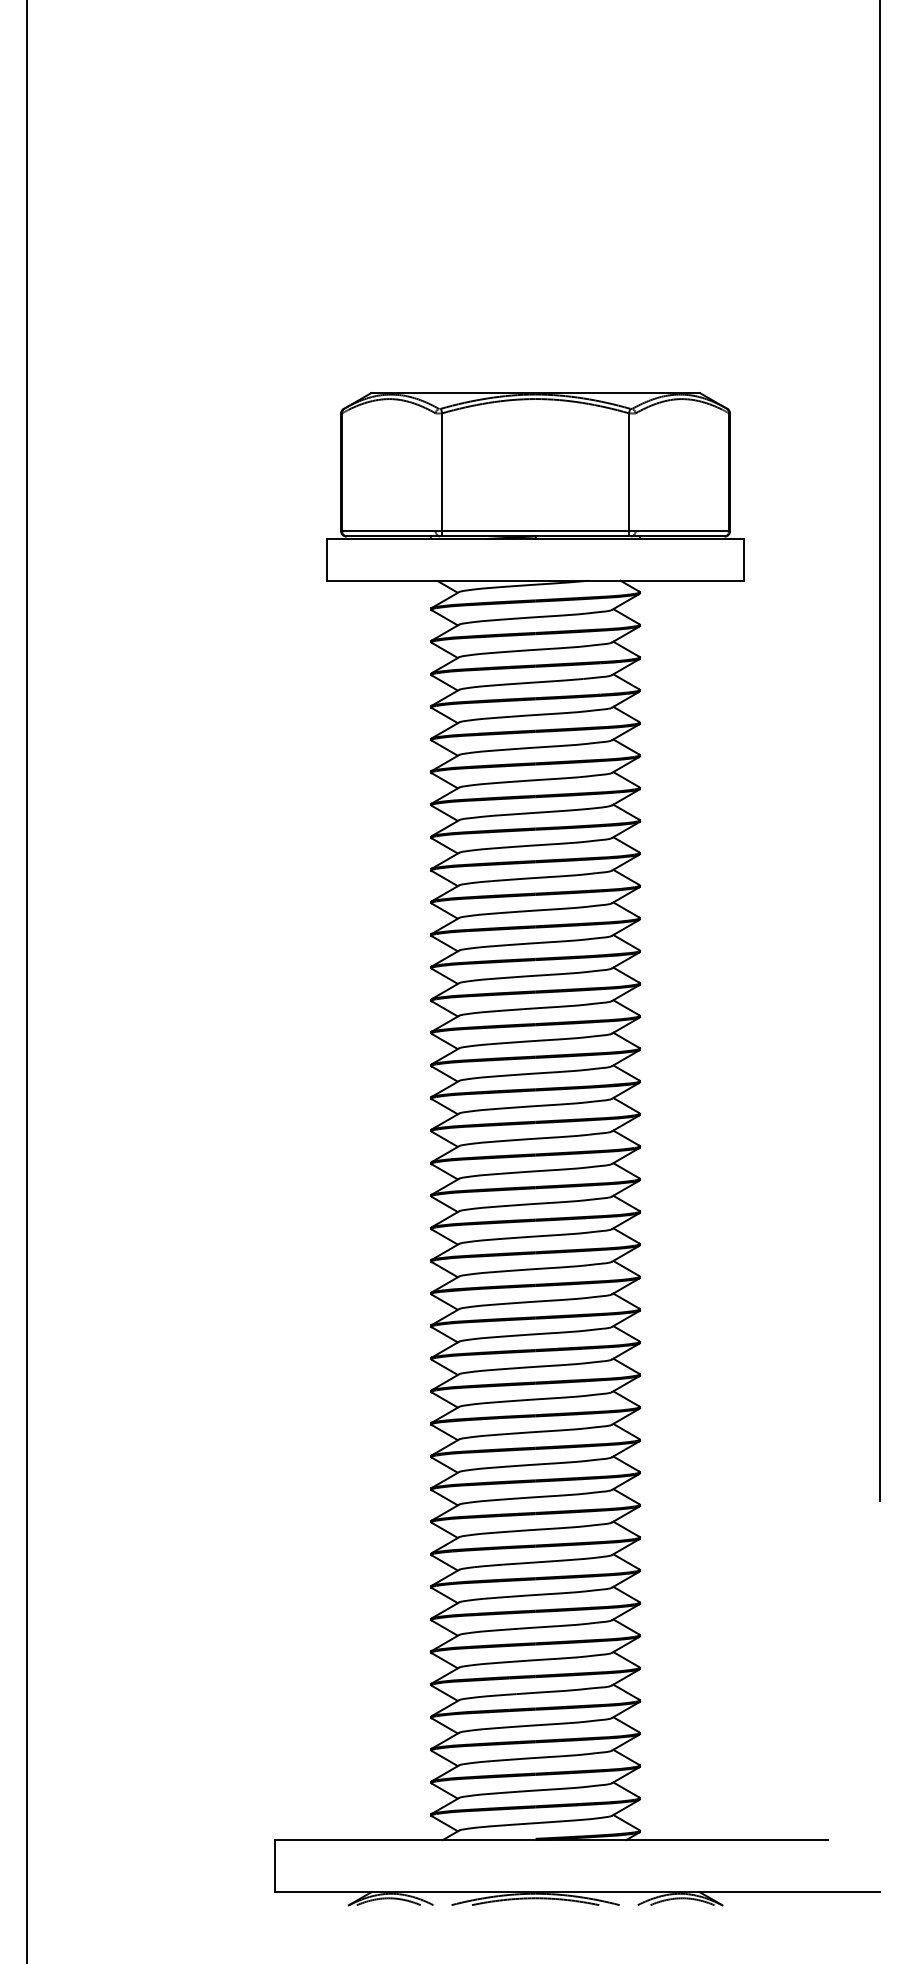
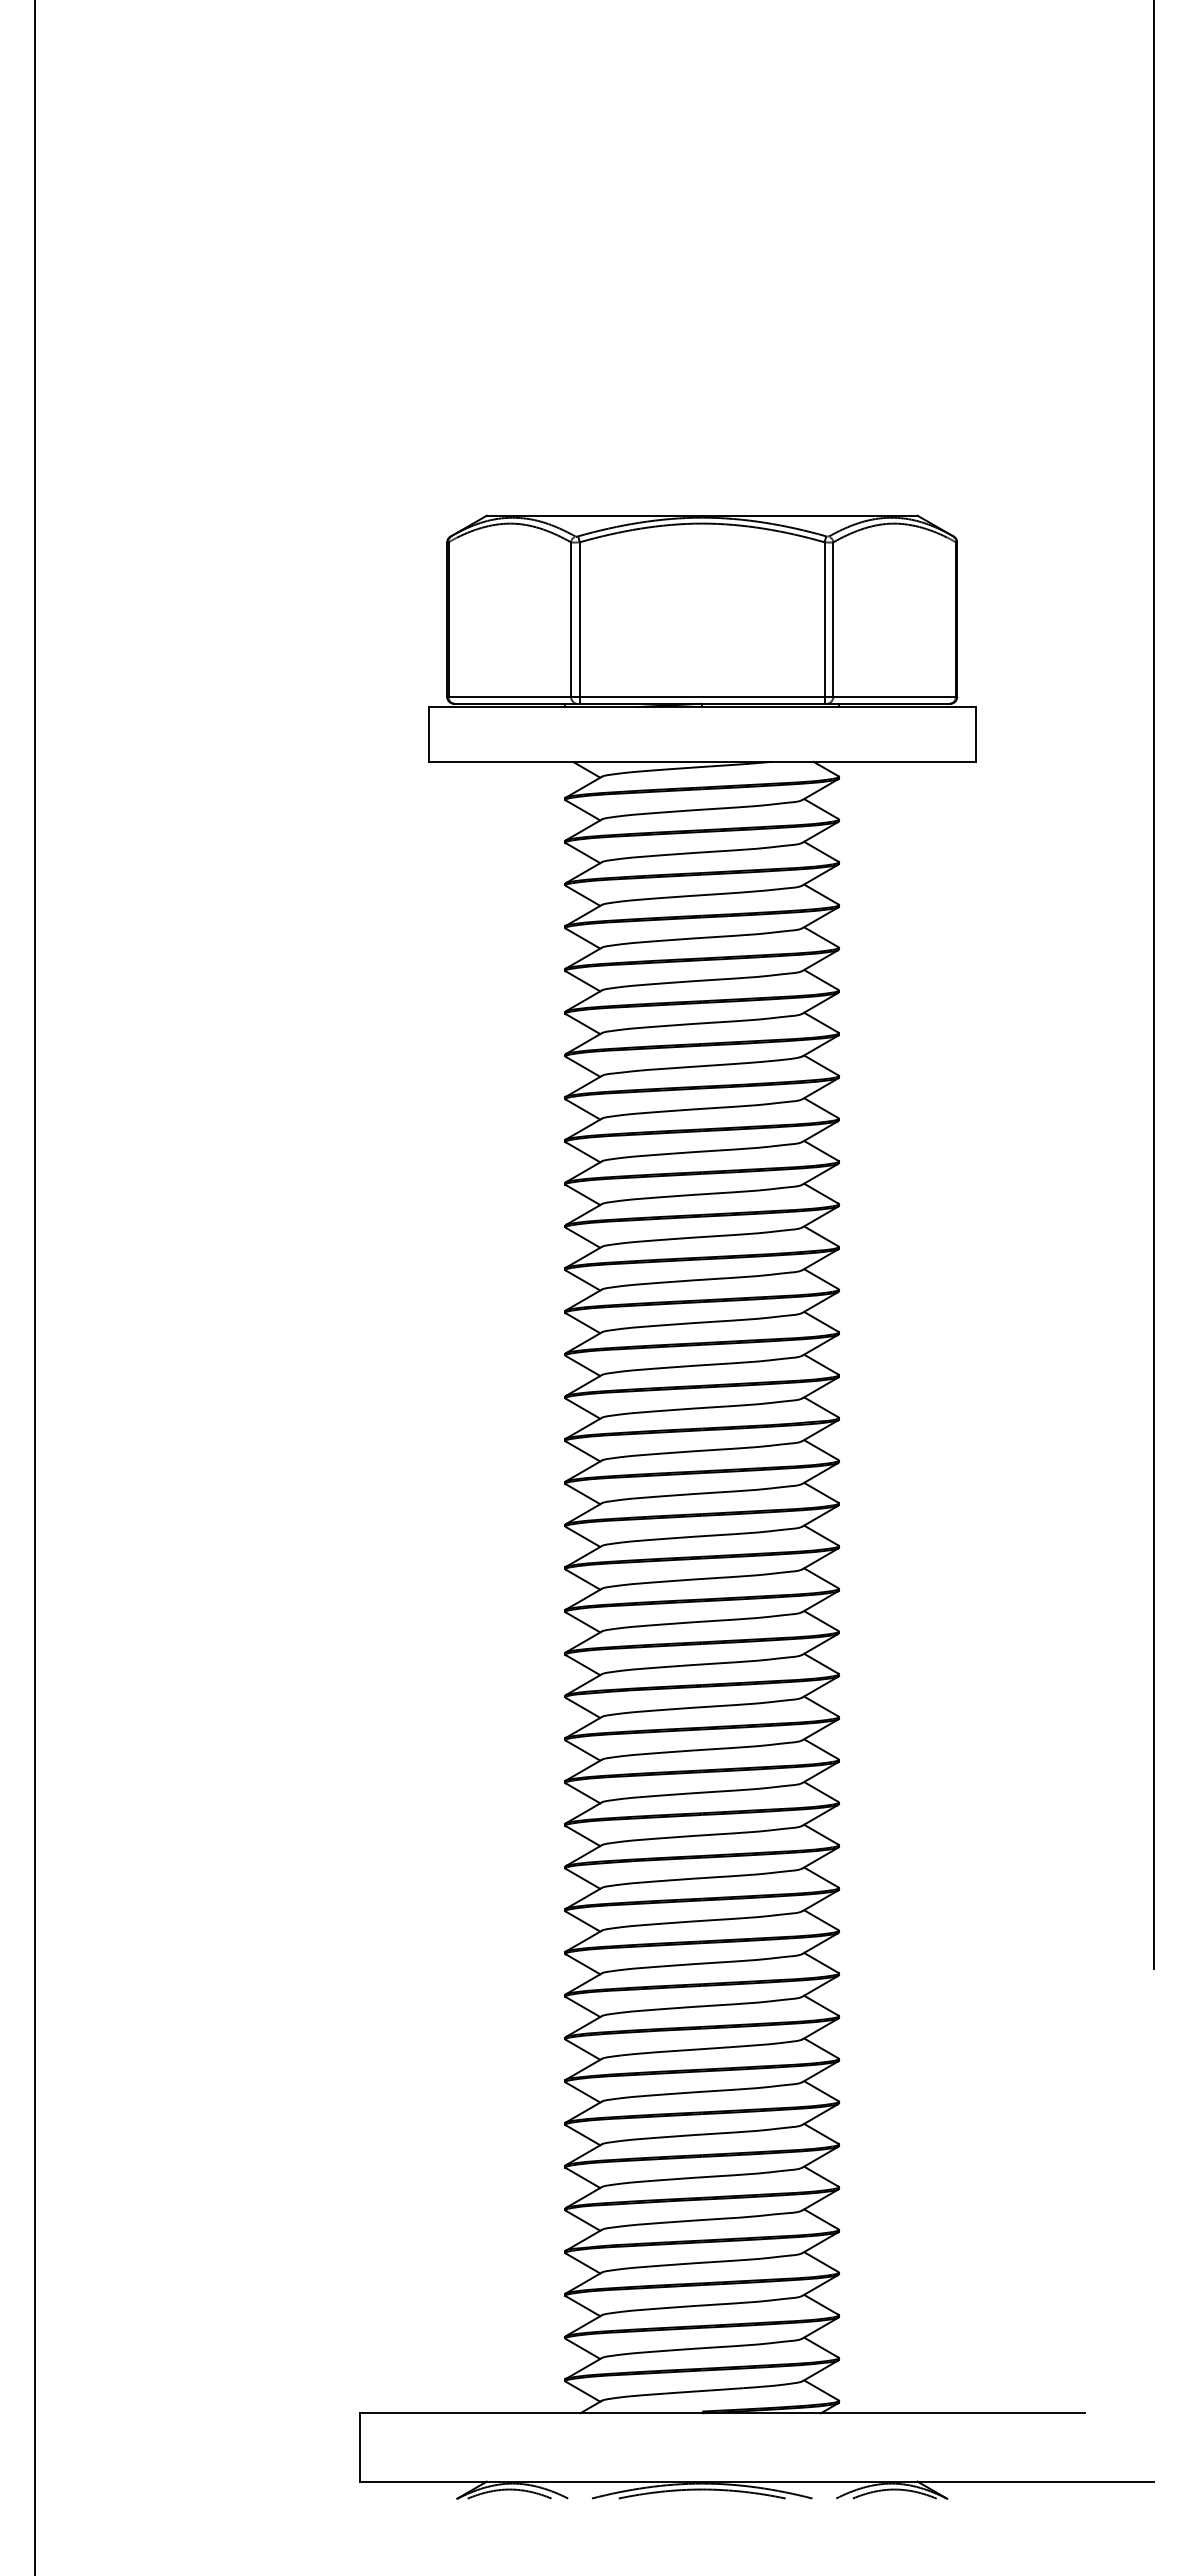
line: (435, 472) -> (570, 619), added
line: (635, 472) -> (833, 619), added

